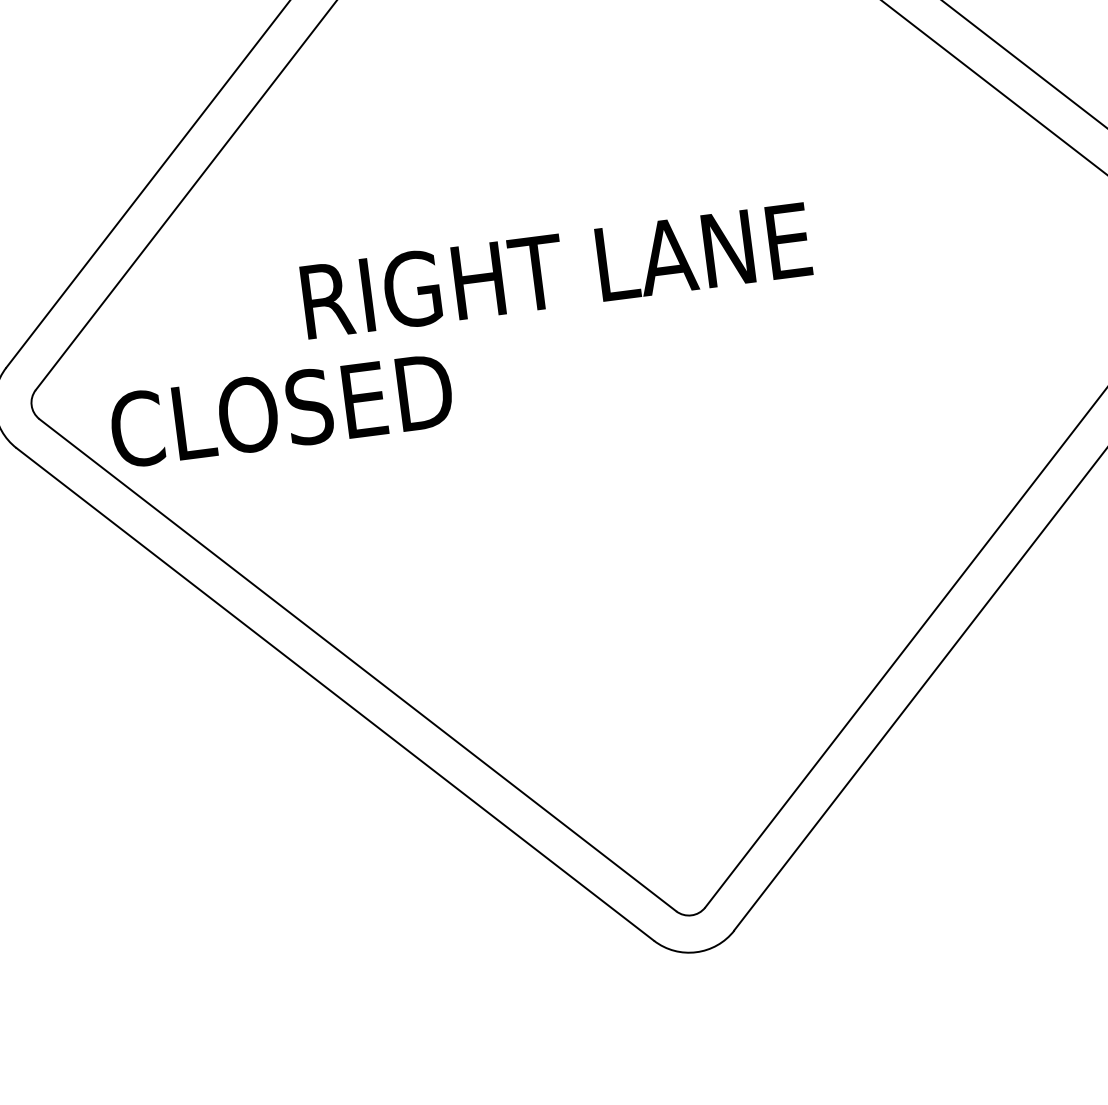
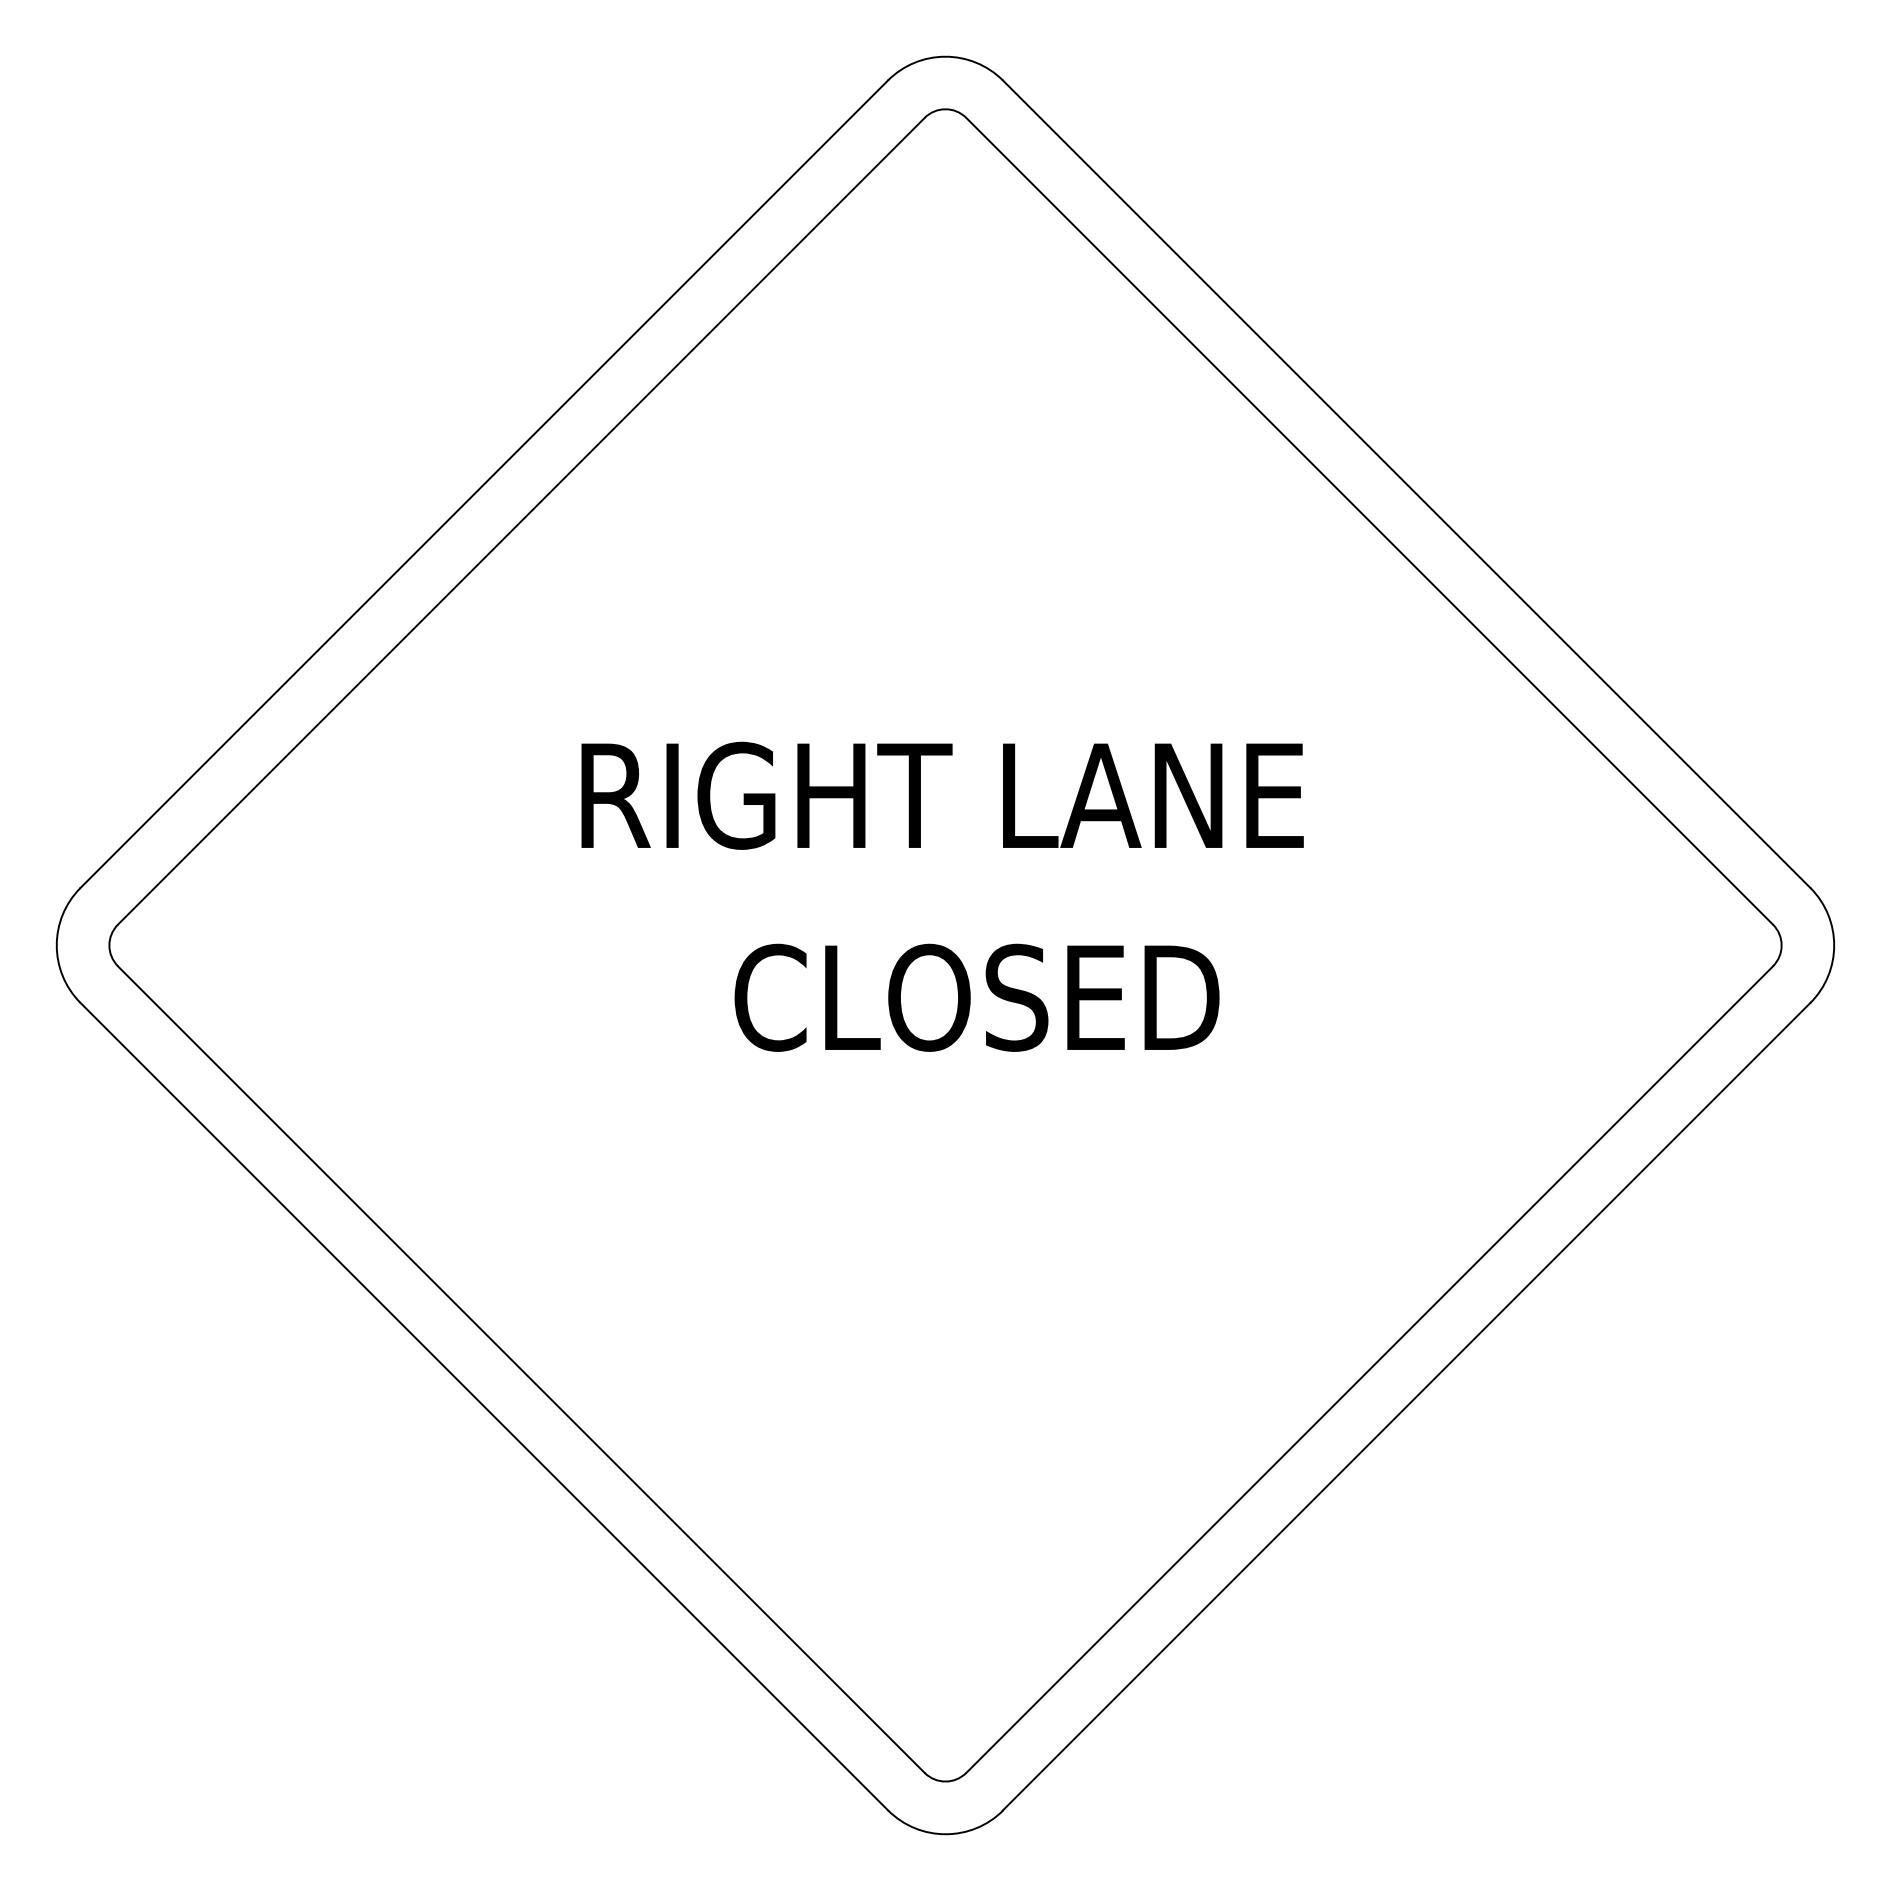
text: (556, 270) -> (942, 795), moved
text: (281, 410) -> (976, 997), moved

